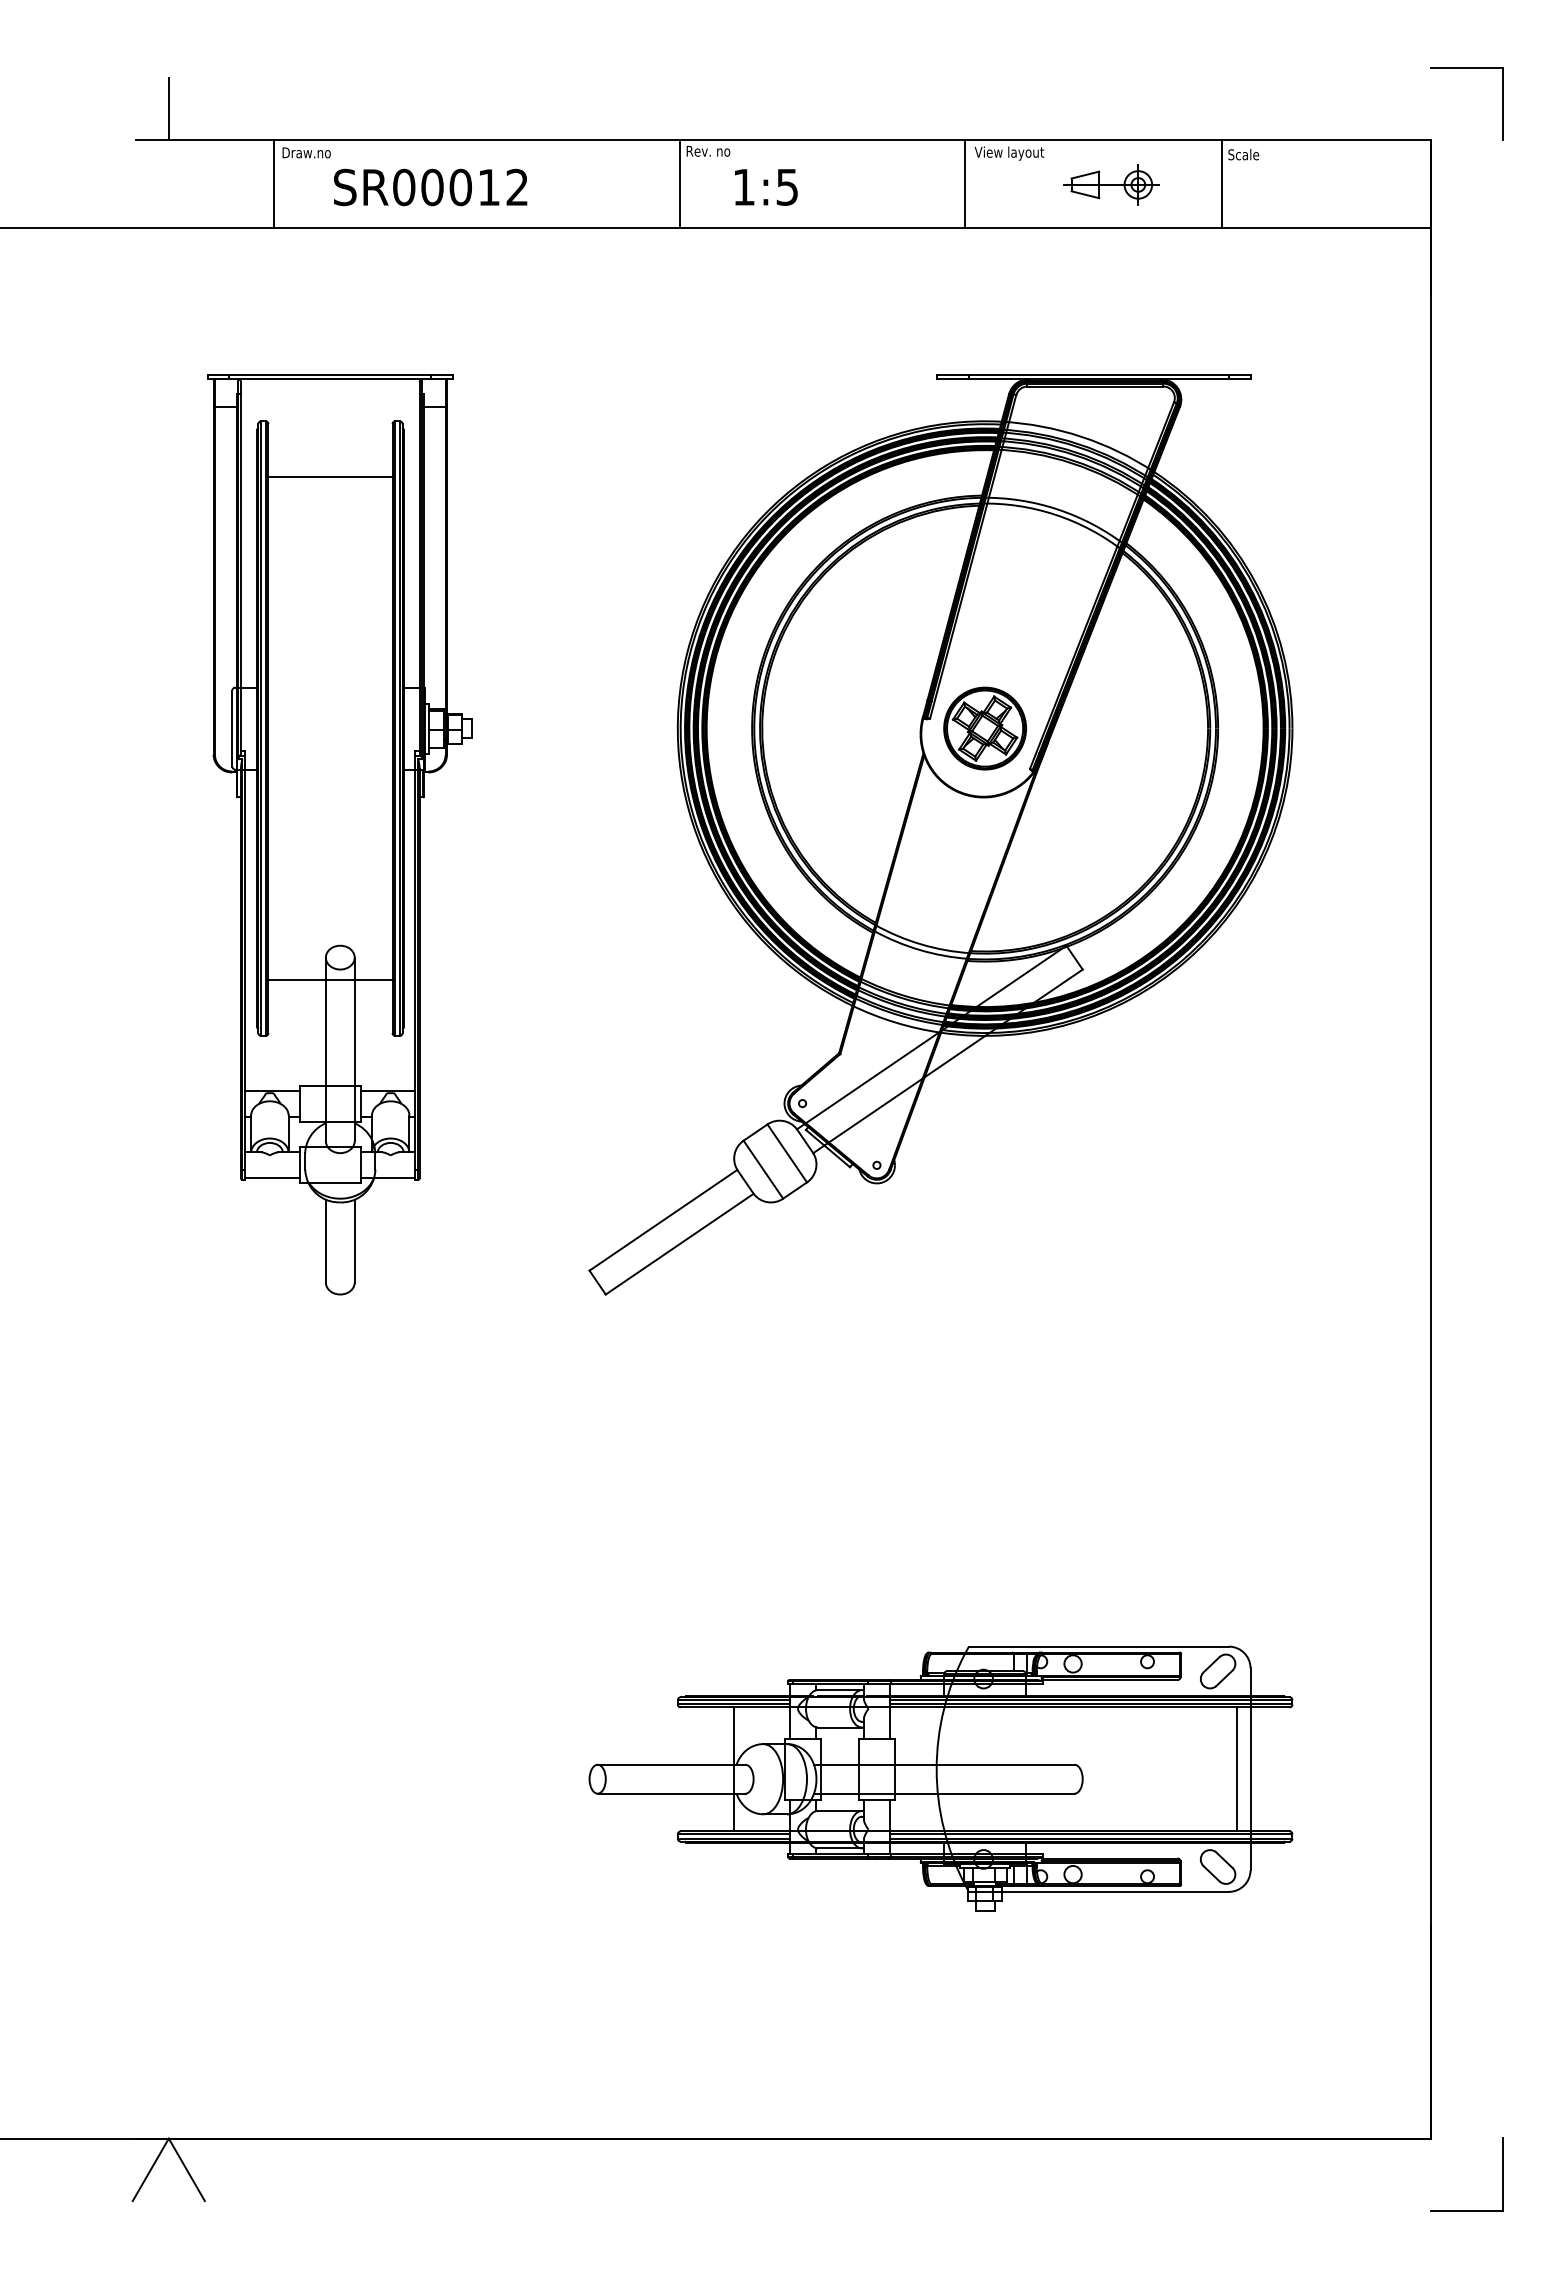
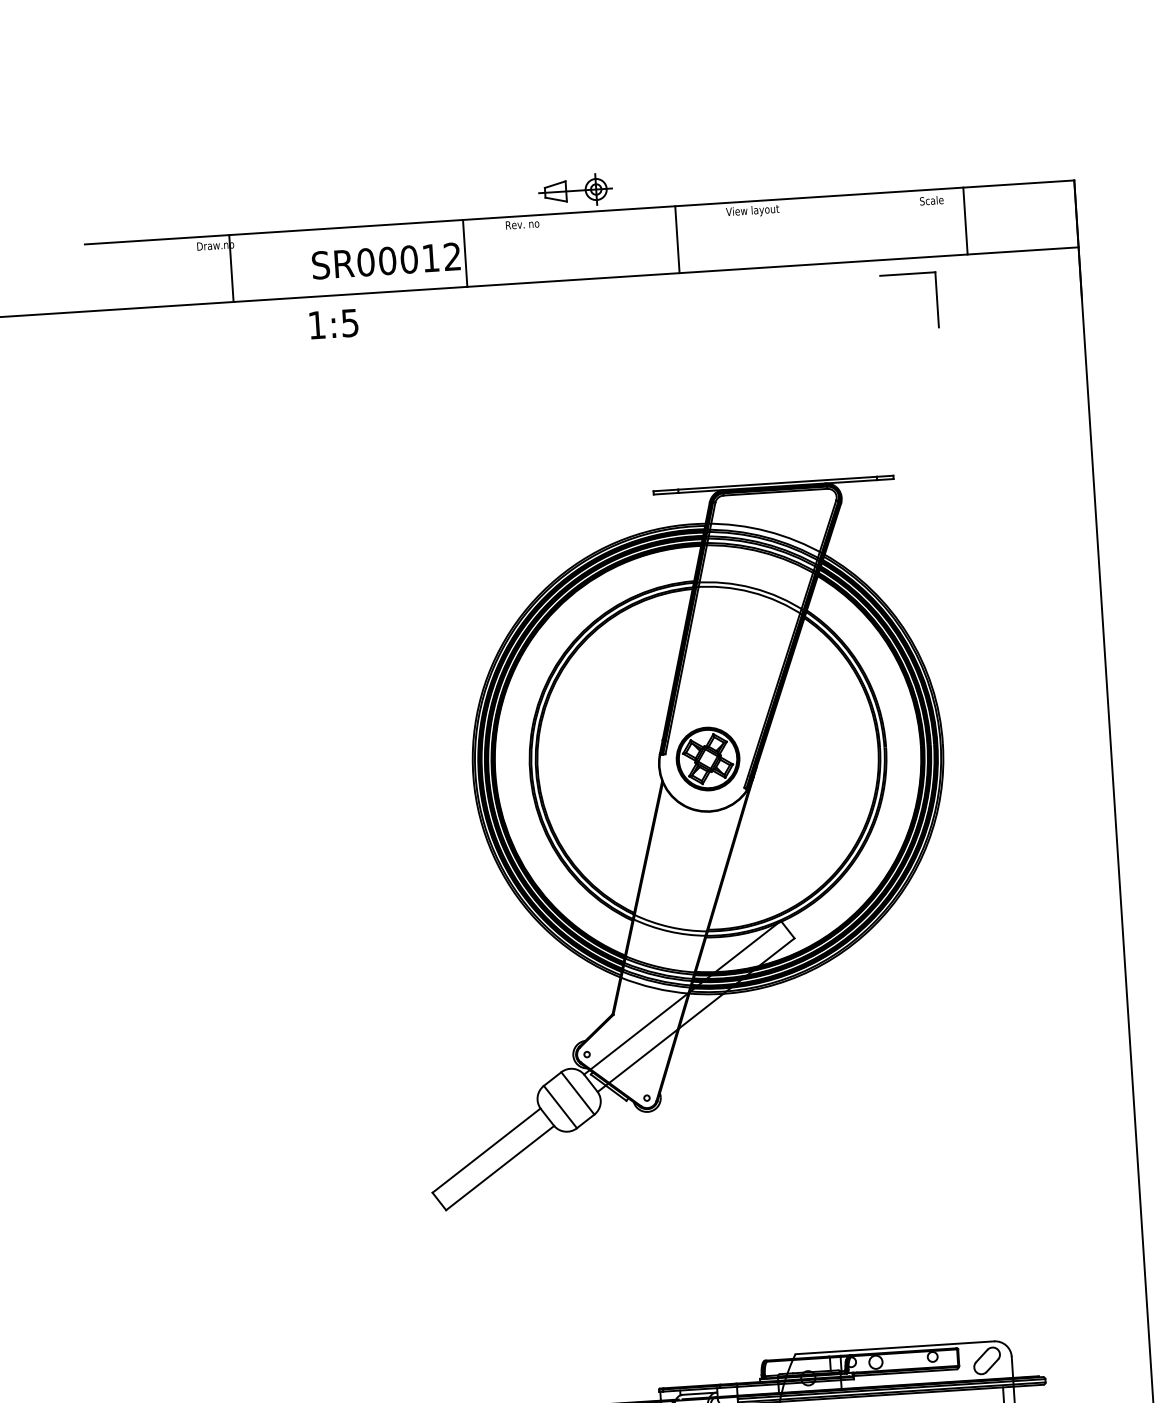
part: (1466, 68) -> (907, 274), moved
line: (168, 108) -> (107, 218), removed
line: (274, 183) -> (231, 268), moved
line: (680, 183) -> (465, 252), moved
line: (964, 183) -> (677, 239), moved
line: (1221, 183) -> (965, 220), moved
part: (1111, 184) -> (575, 190), moved
text: (430, 187) -> (386, 261), moved
text: (766, 187) -> (334, 324), moved
part: (339, 834) -> (274, 764), removed
part: (940, 834) -> (679, 842), moved

